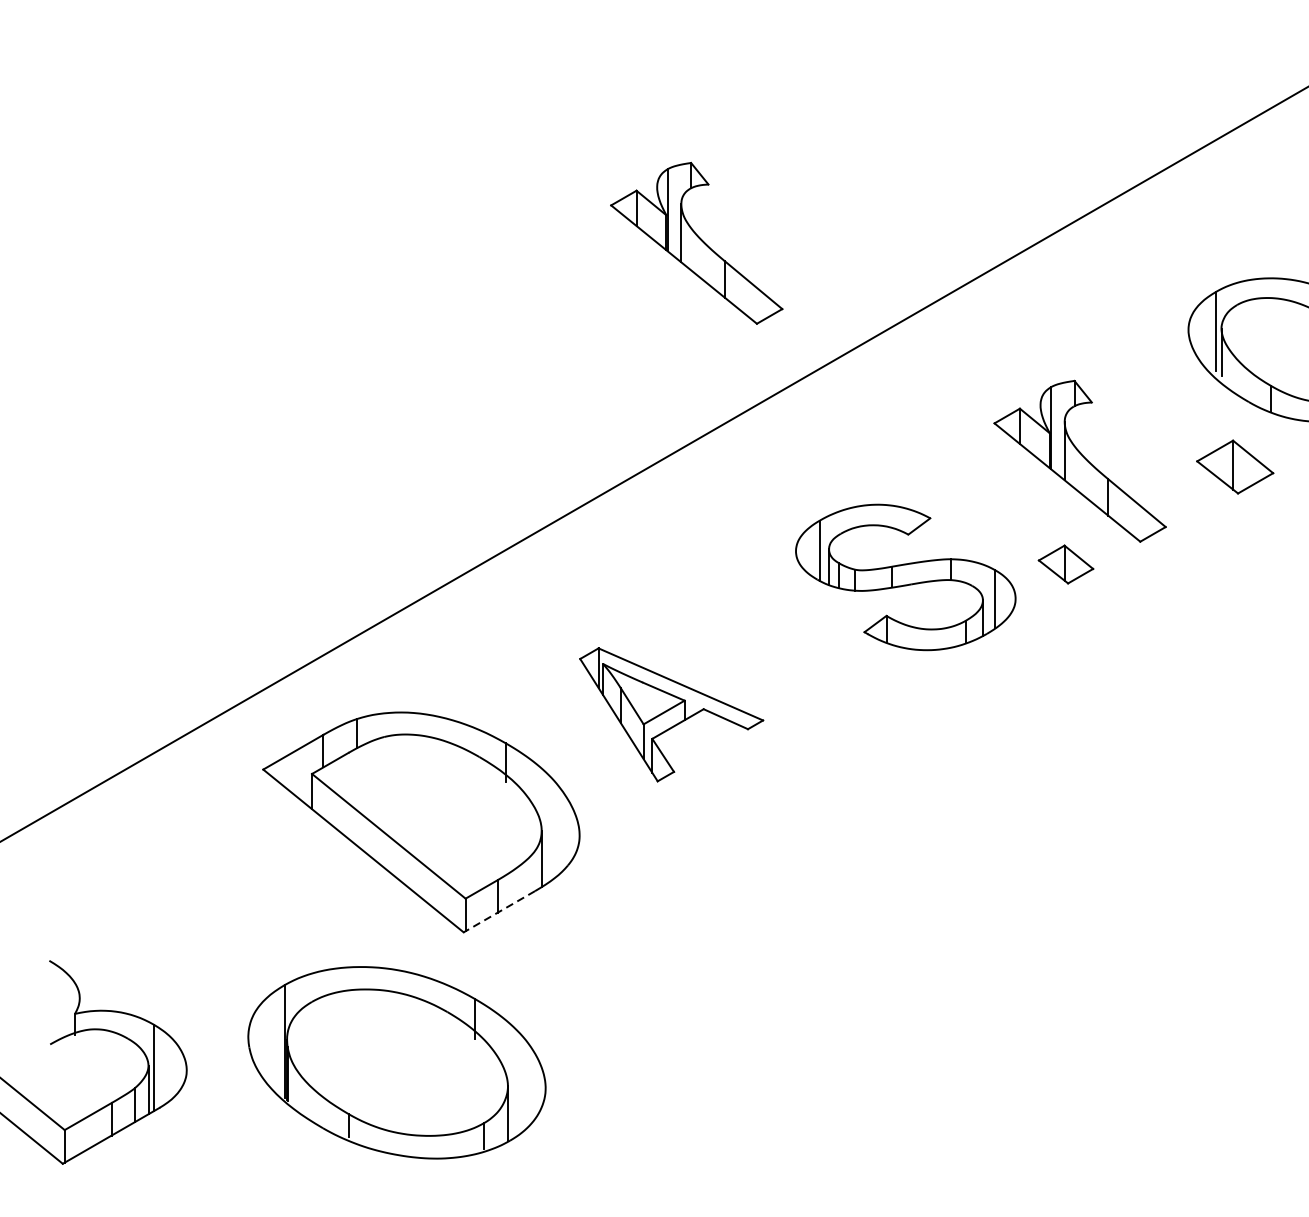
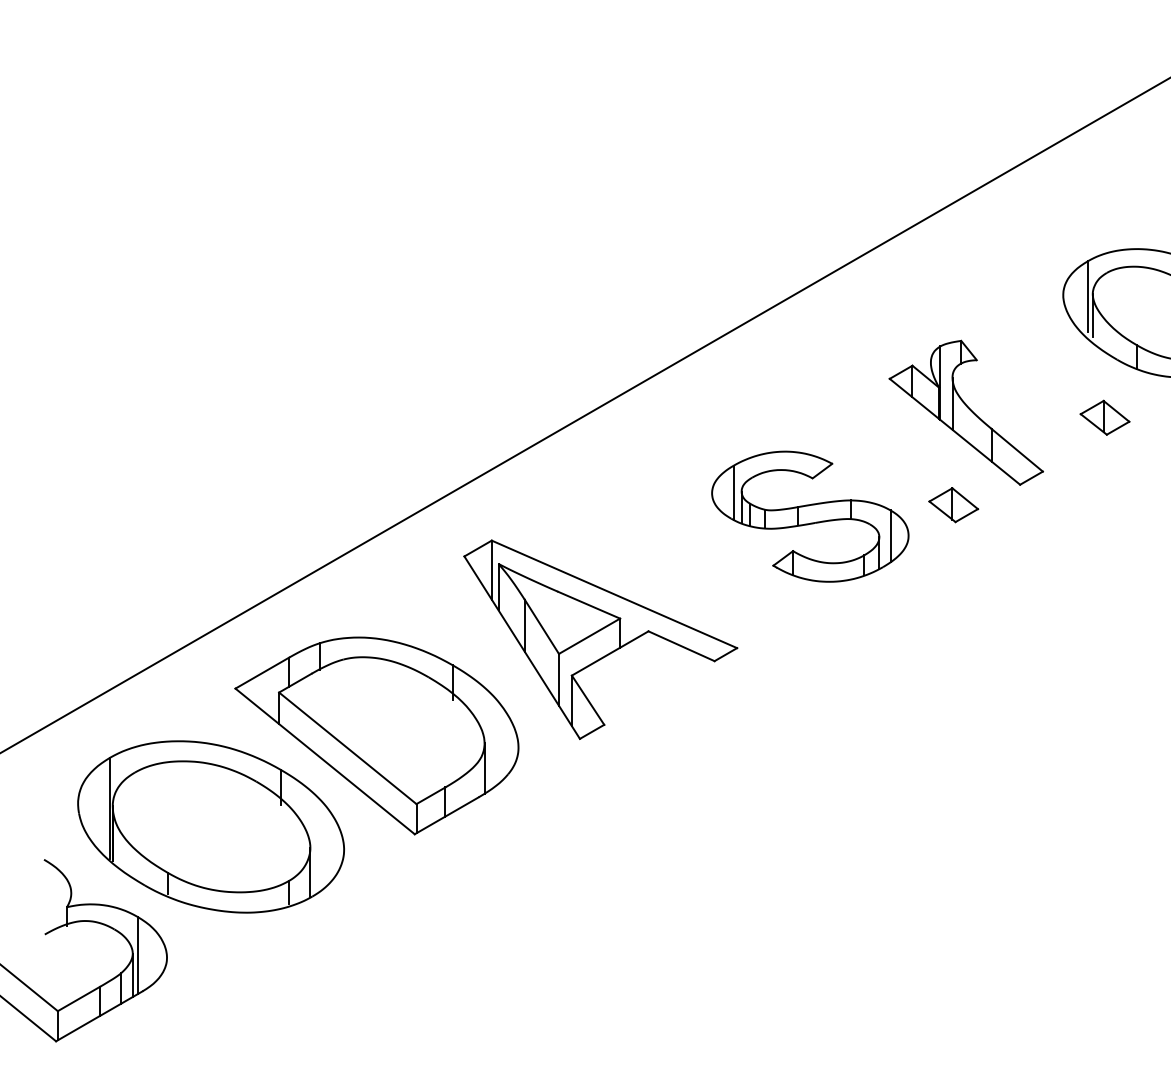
part: (695, 243) -> (622, 217), removed
part: (1234, 466) -> (1104, 417), size x0.71
part: (671, 714) -> (600, 639), size x1.67
line: (499, 911) -> (446, 815), dashed -> solid
part: (396, 1062) -> (210, 826), moved

